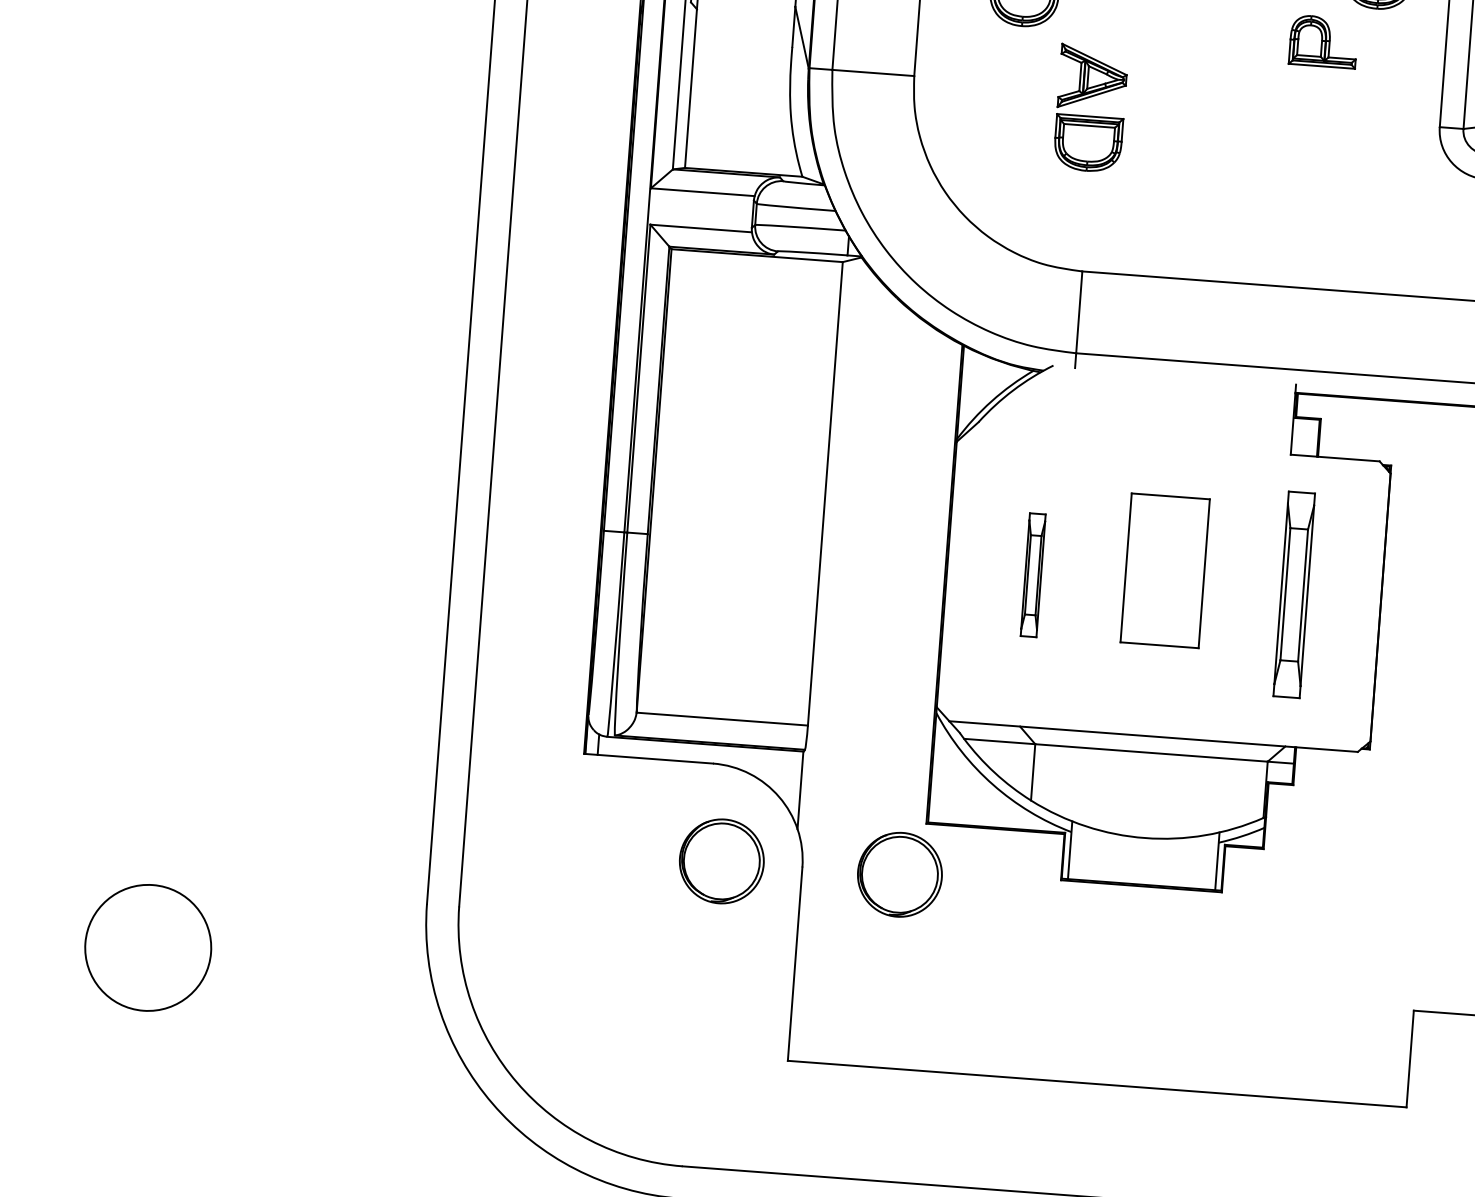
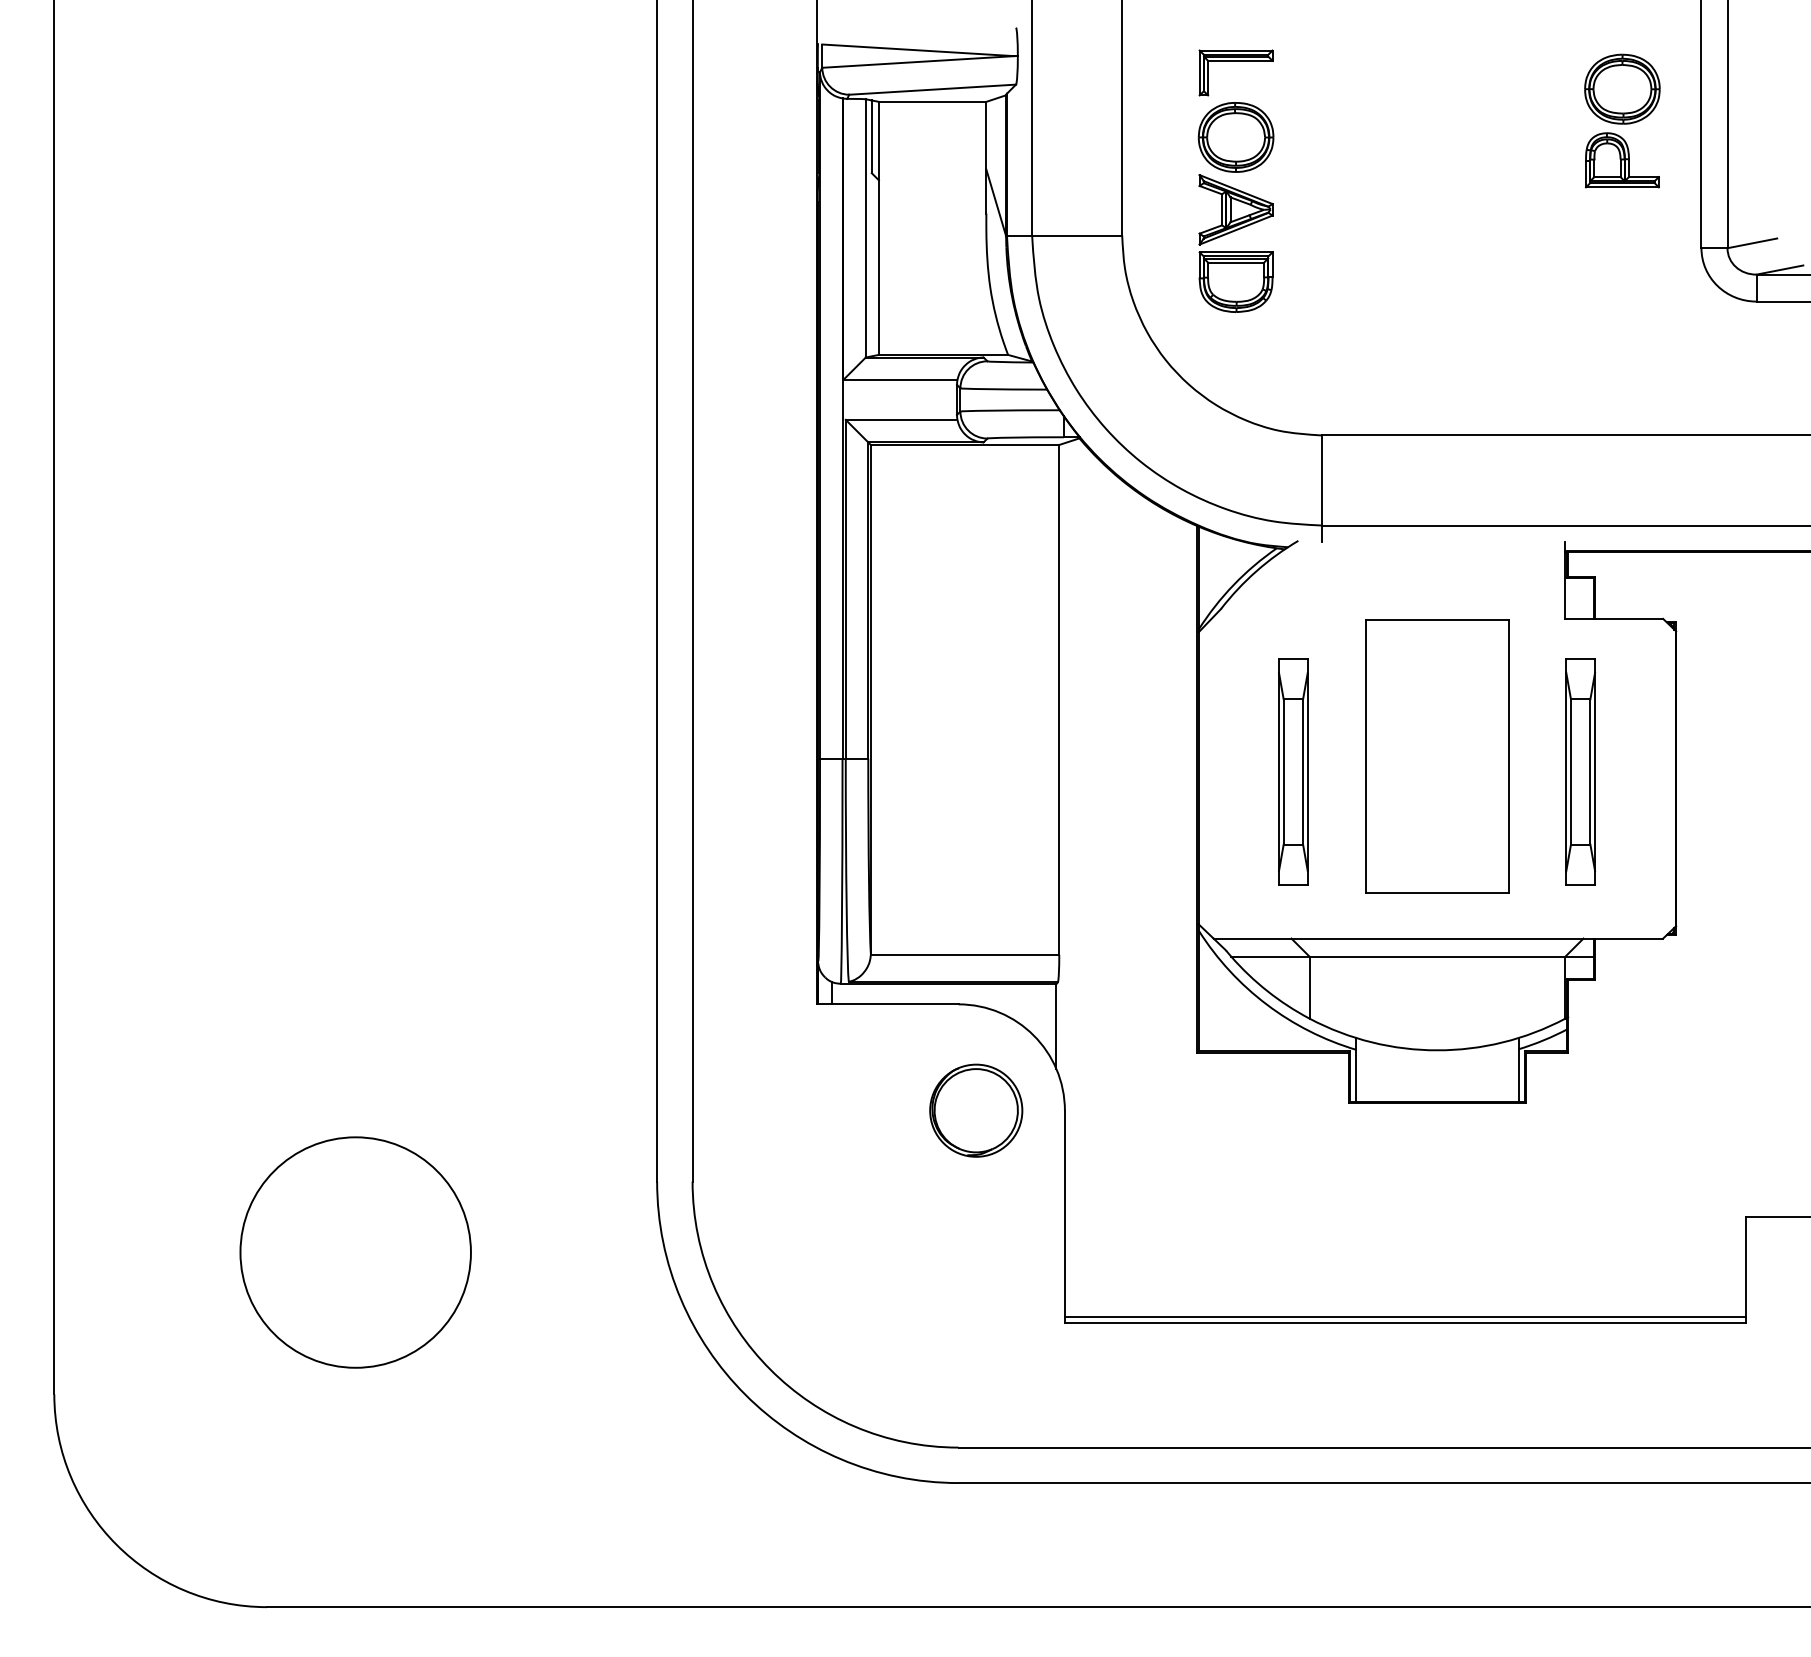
part: (1322, 41) -> (1621, 160), moved
part: (1089, 115) -> (1235, 251), moved
part: (1165, 571) -> (1437, 756), size x1.67
part: (1033, 574) -> (1293, 771), size x1.67
part: (900, 874) -> (1172, 1110), removed
circle: (148, 947) -> (355, 1252), size x1.67
line: (1096, 1078) -> (1404, 1317), added

